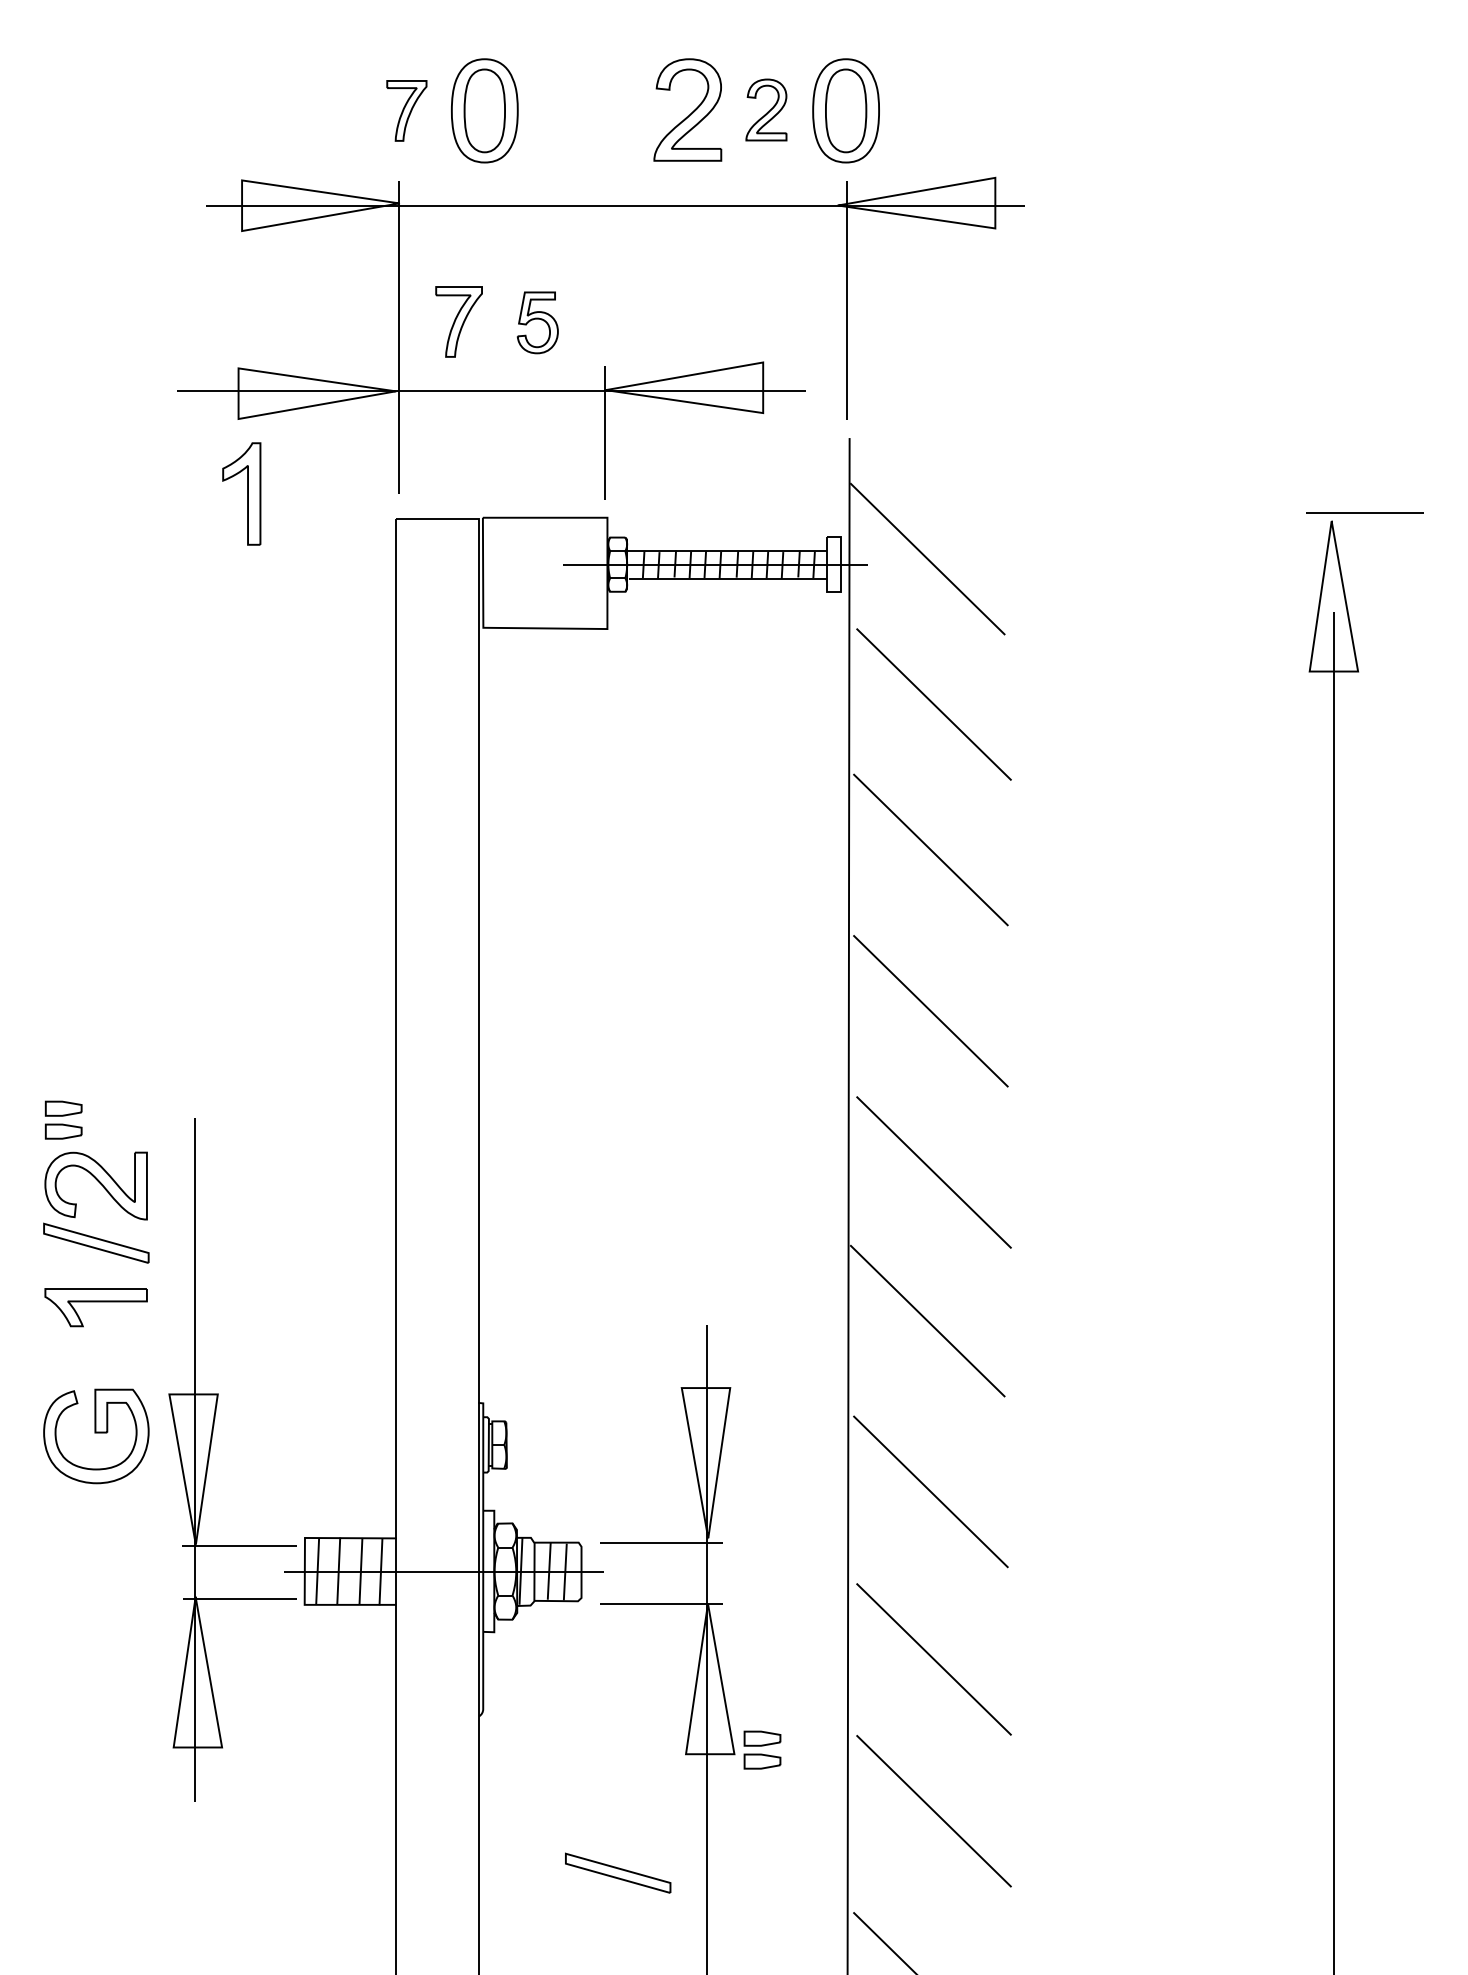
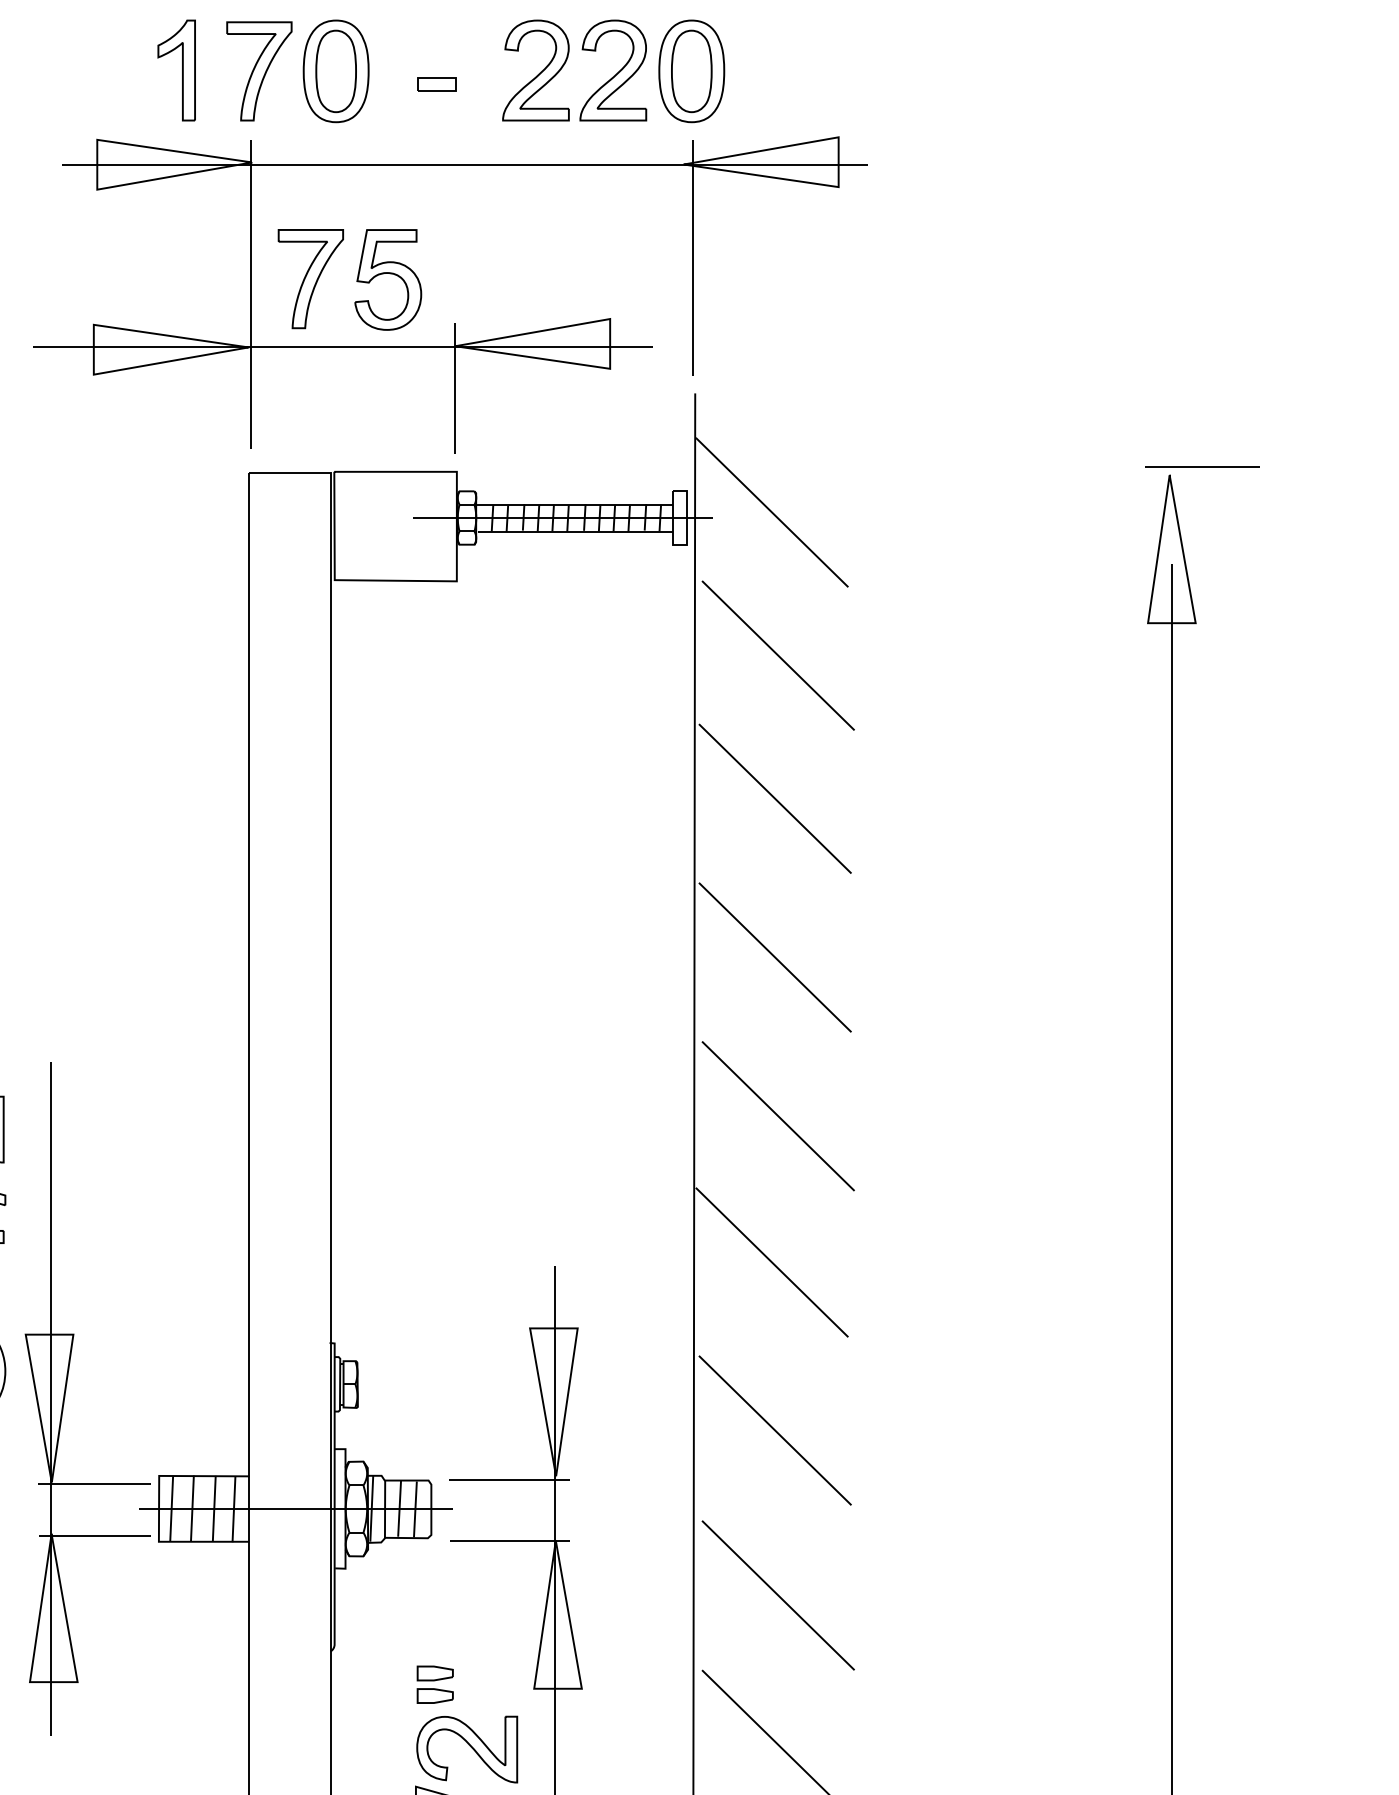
part: (766, 109) -> (613, 70), size x1.67
part: (406, 110) -> (259, 71), size x1.67
part: (586, 123) -> (436, 83), added
part: (458, 321) -> (310, 278), size x1.43
part: (537, 322) -> (388, 279), size x1.67
part: (241, 493) -> (176, 70), moved
part: (762, 1749) -> (435, 1684), moved
part: (617, 1815) -> (466, 1749), added

